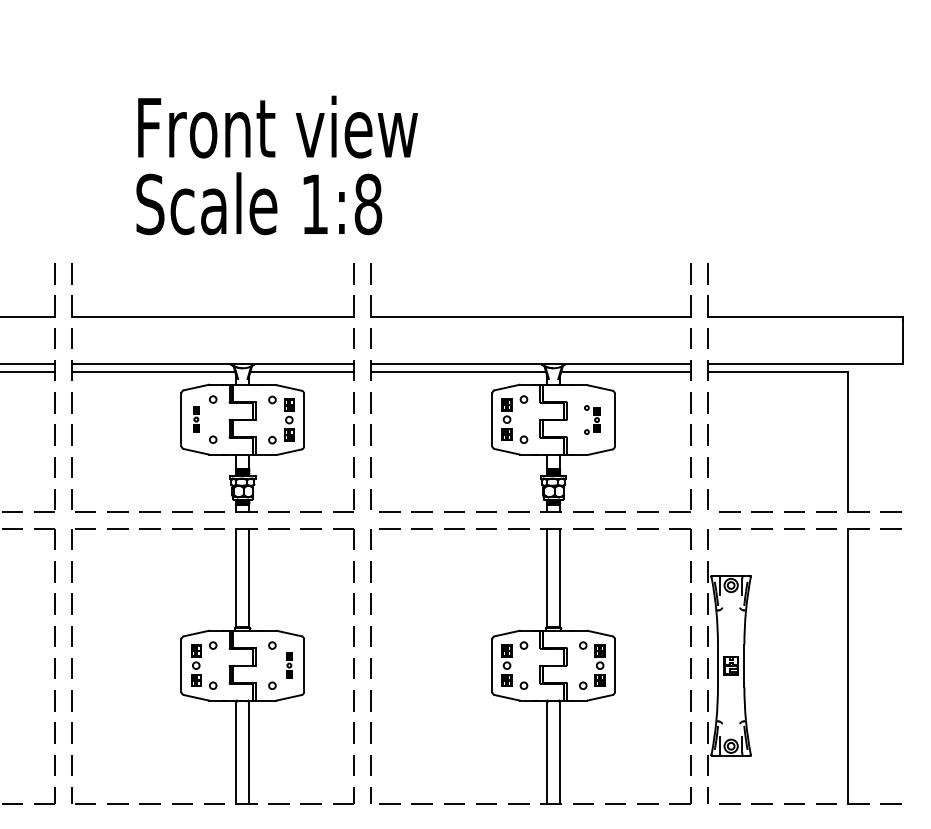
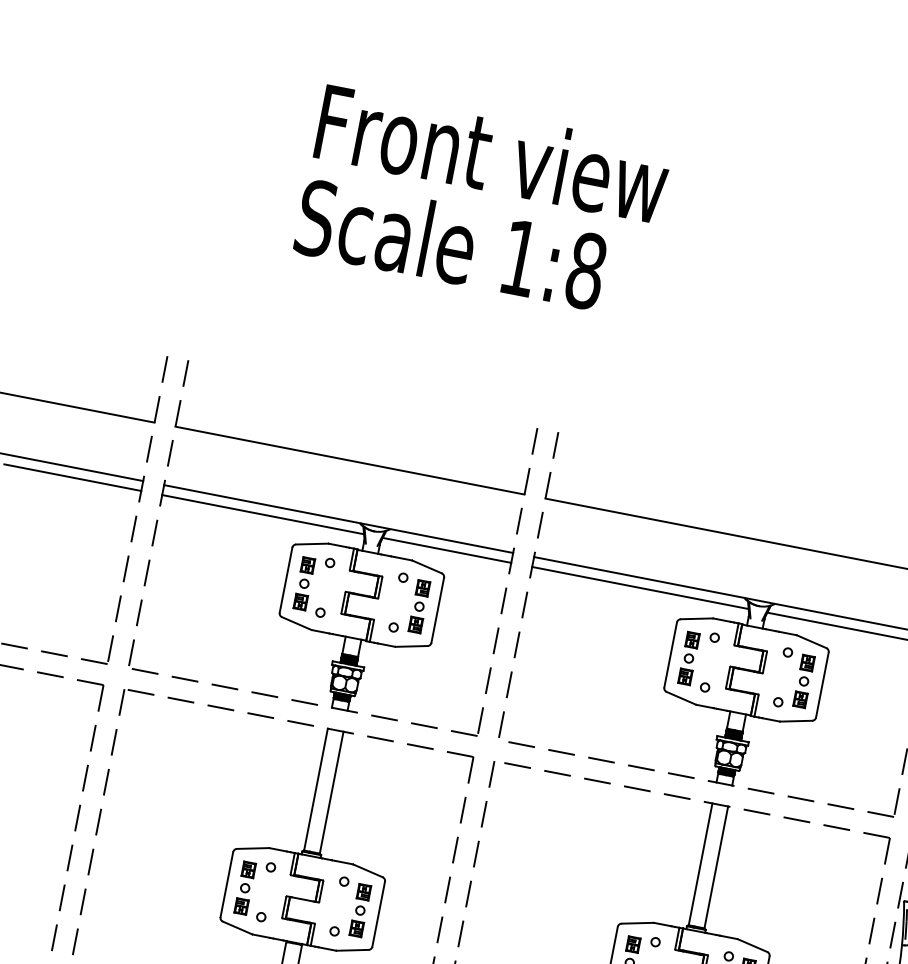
text: (276, 165) -> (481, 200), moved
part: (196, 419) -> (304, 583), size x1.67
part: (592, 419) -> (794, 678), size x1.67
part: (289, 665) -> (360, 910), size x1.67

